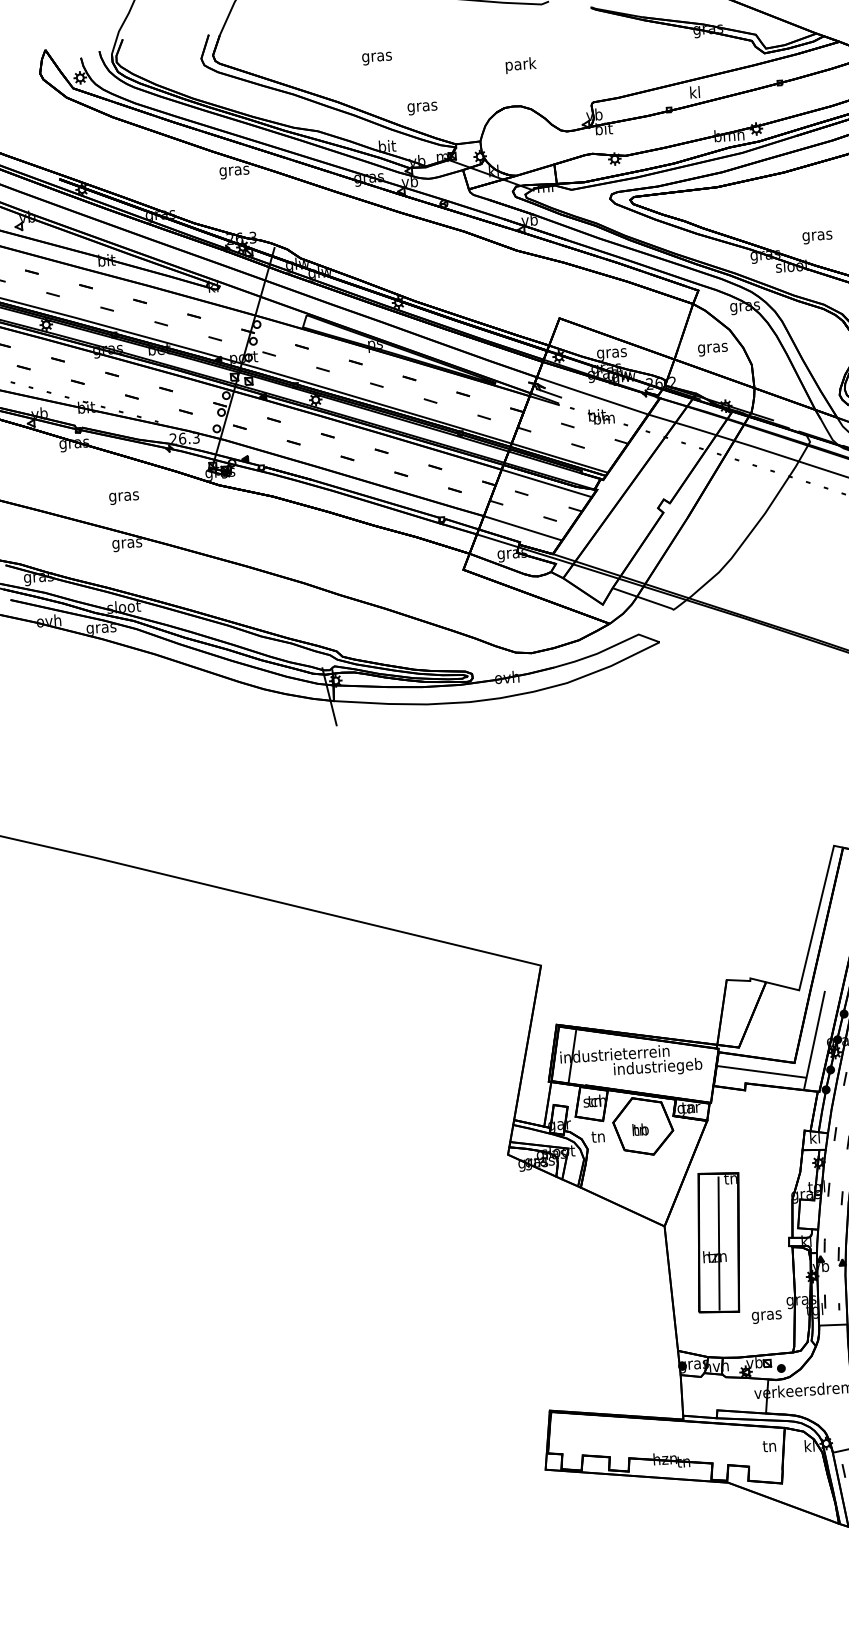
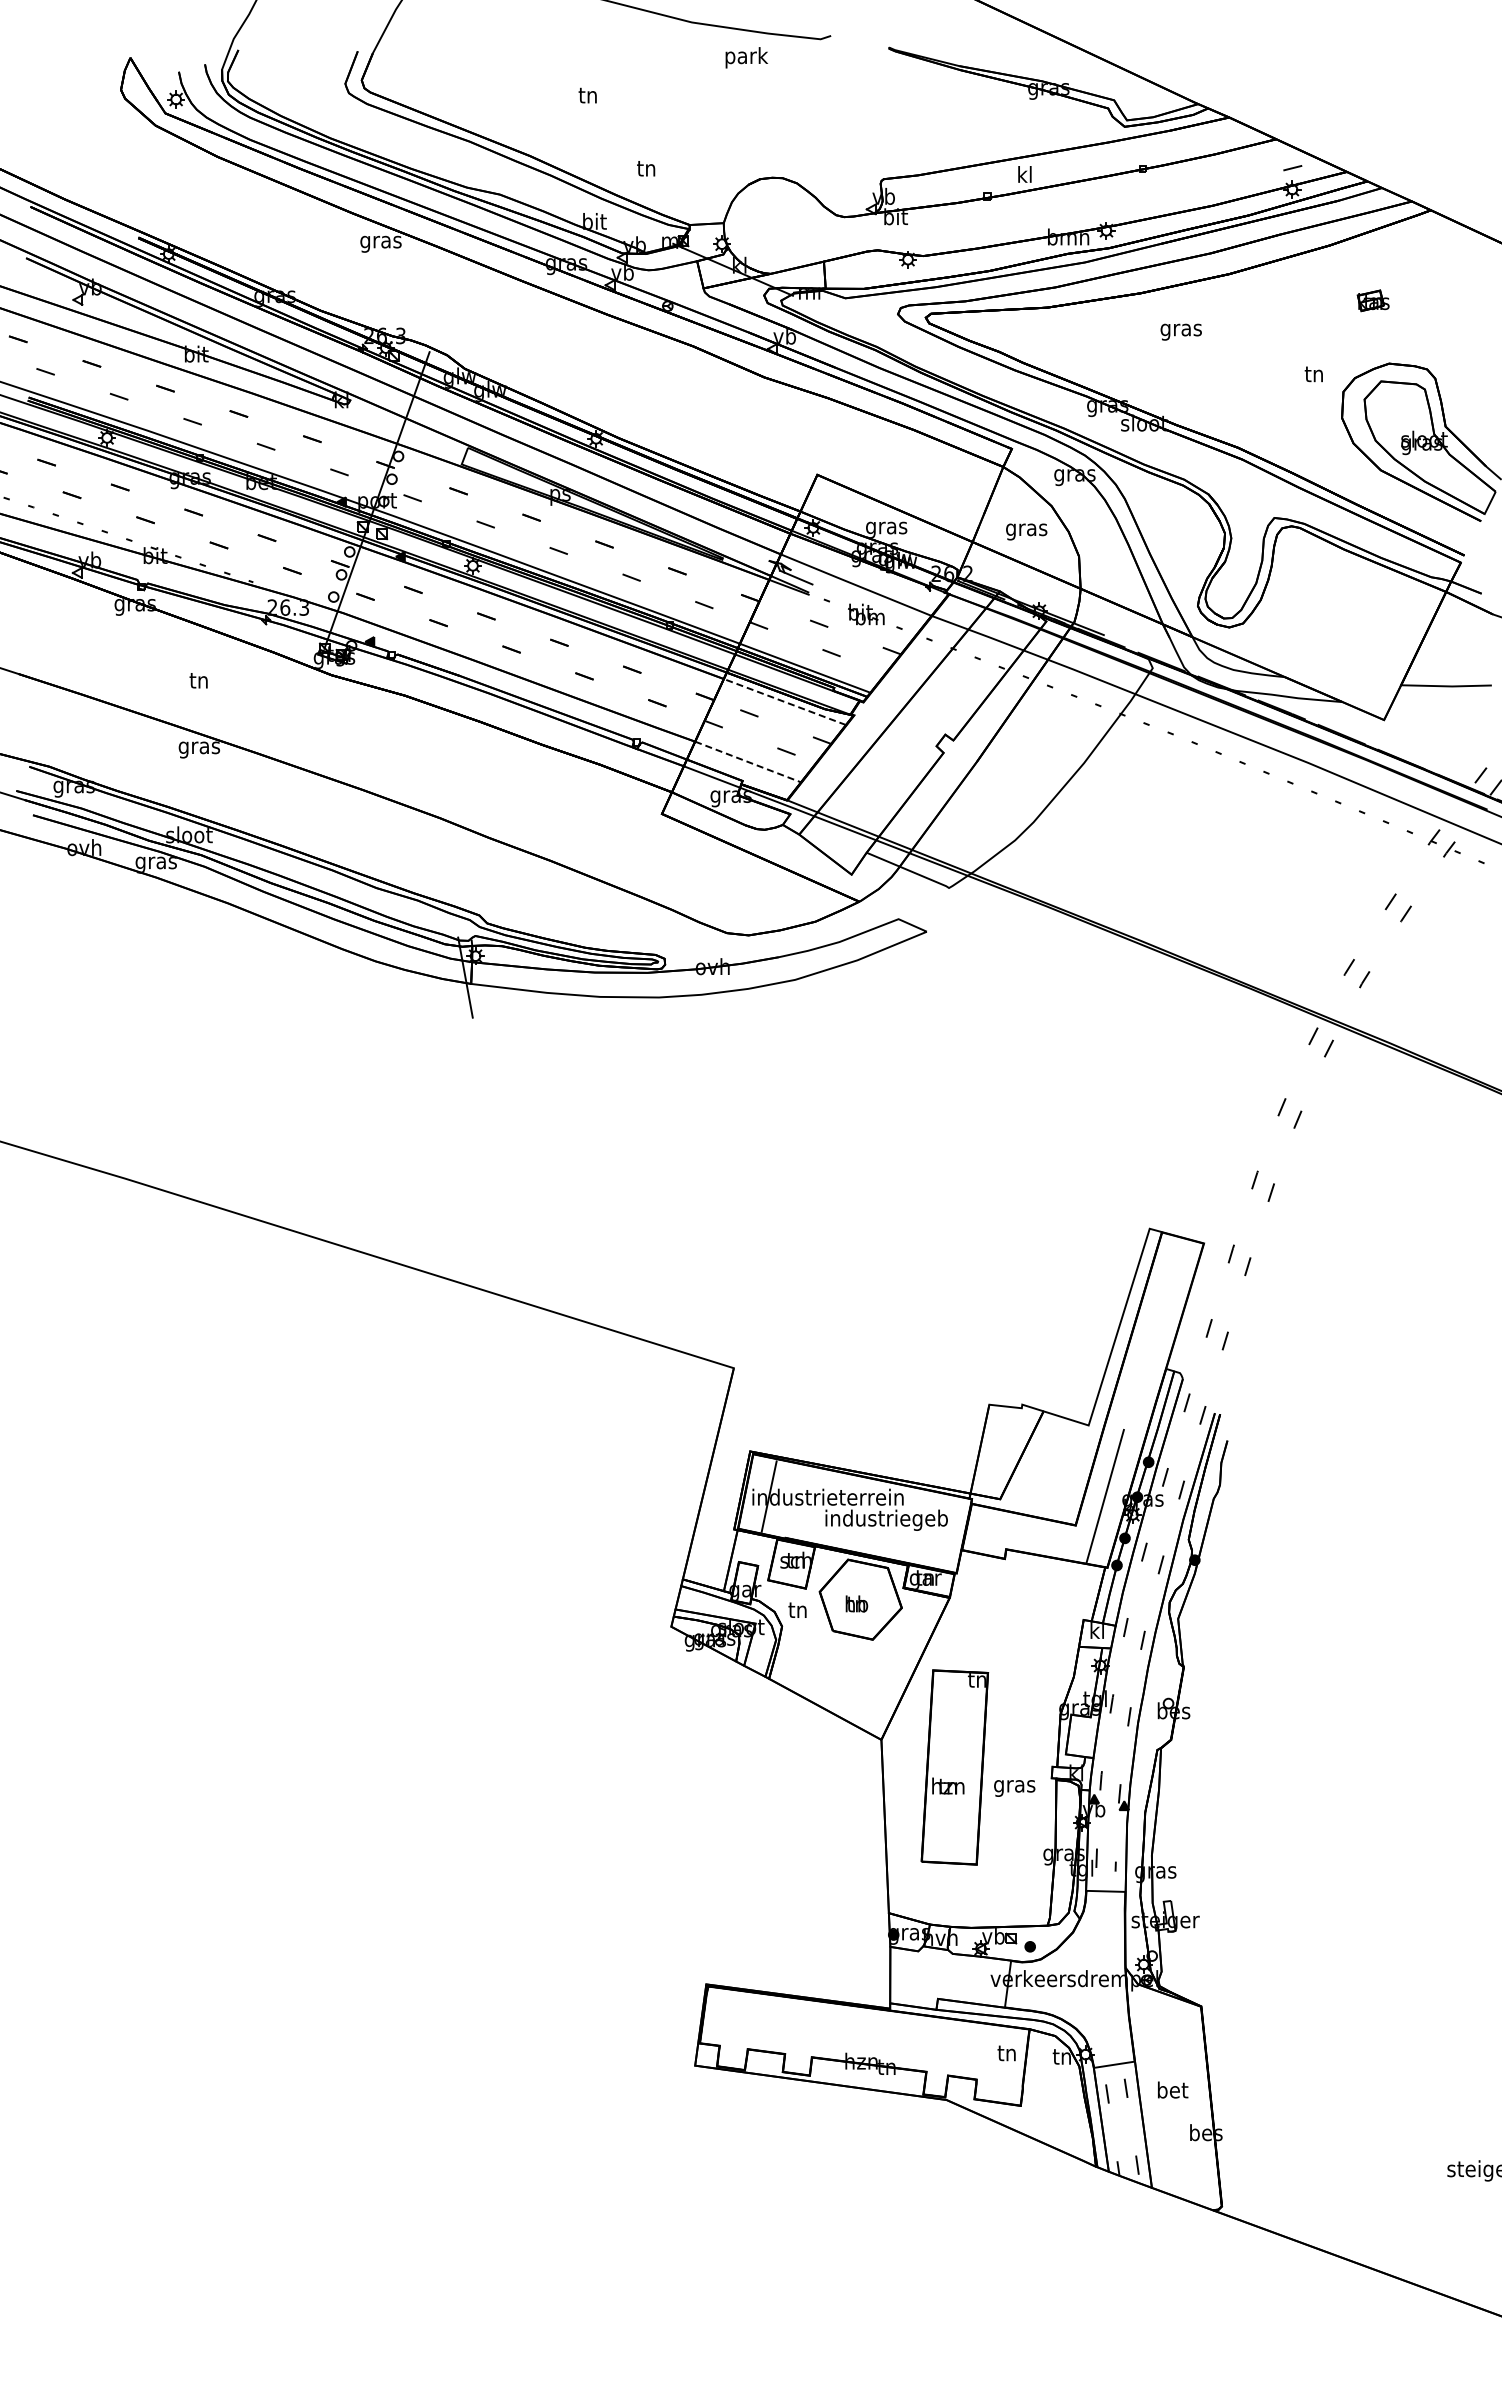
text: (376, 57) -> (587, 97), gras -> tn
text: (520, 65) -> (746, 57), moved
text: (422, 107) -> (646, 171), gras -> tn
text: (816, 237) -> (1180, 331), moved
line: (546, 483) -> (784, 701), solid -> dashed
text: (123, 497) -> (198, 683), gras -> tn
line: (523, 527) -> (748, 761), solid -> dashed
line: (761, 1071) -> (1029, 1534), removed
line: (719, 1243) -> (955, 1768), removed
text: (766, 1317) -> (1014, 1788), moved
text: (808, 1445) -> (1061, 2055), kl -> tn

